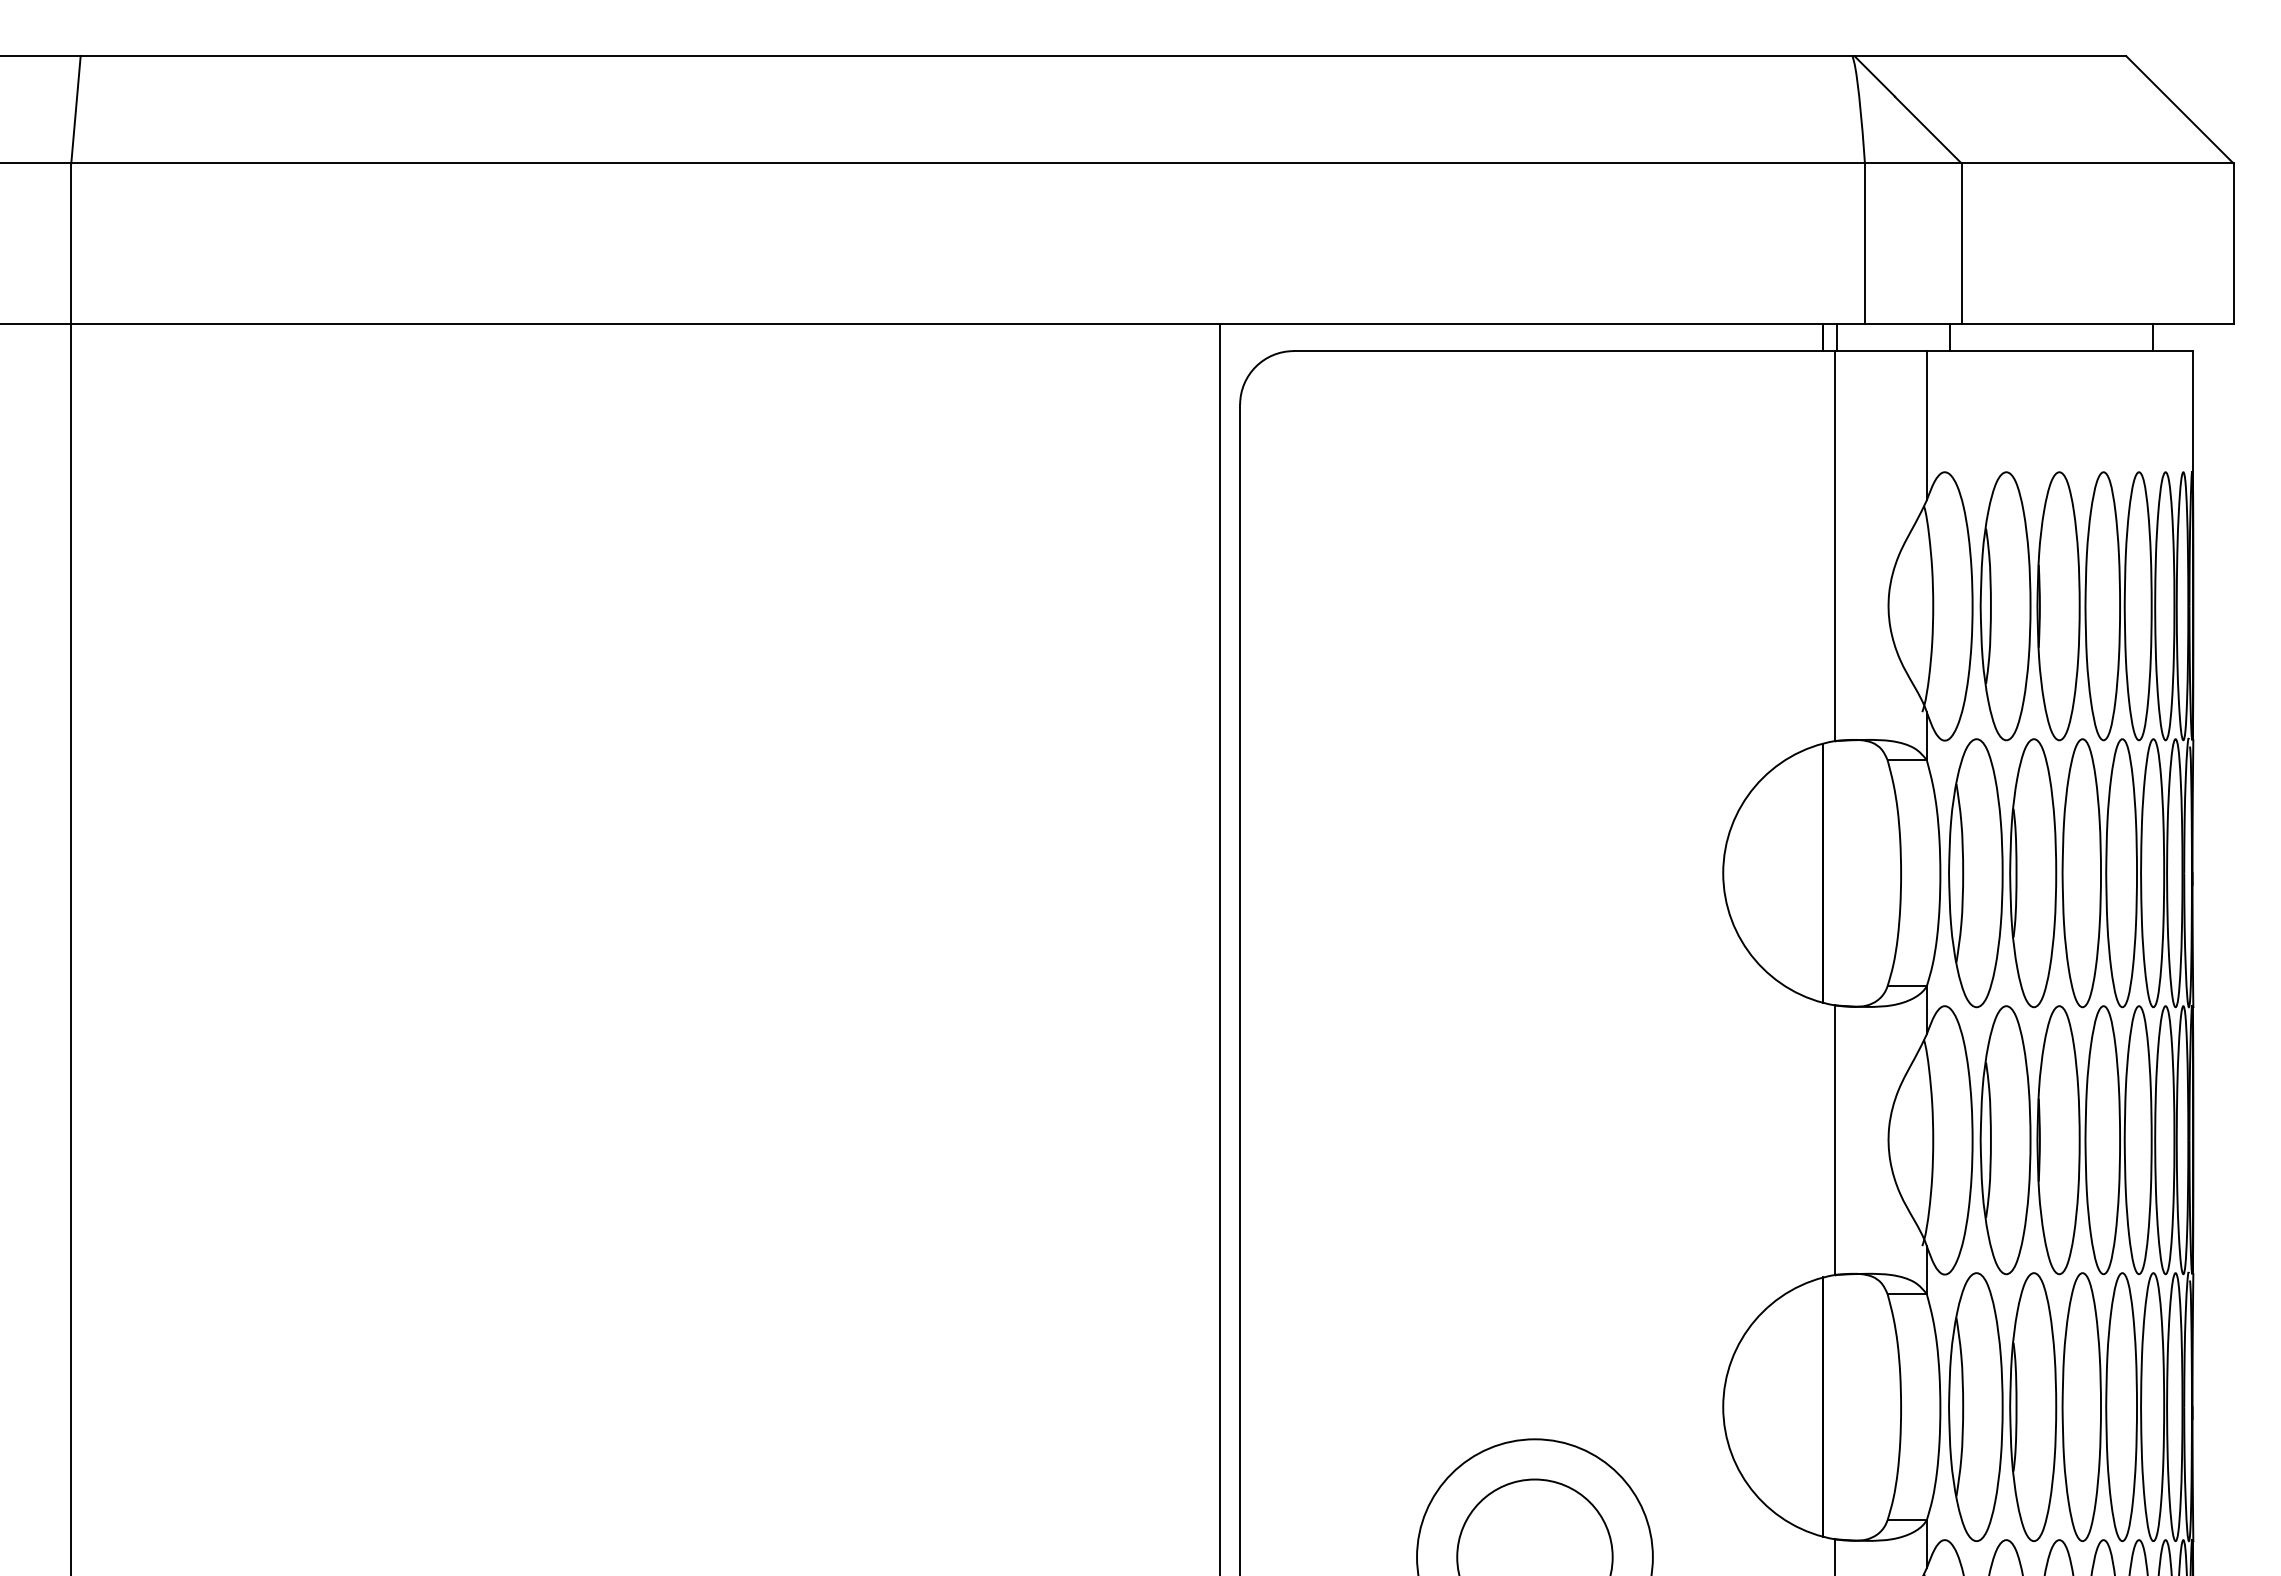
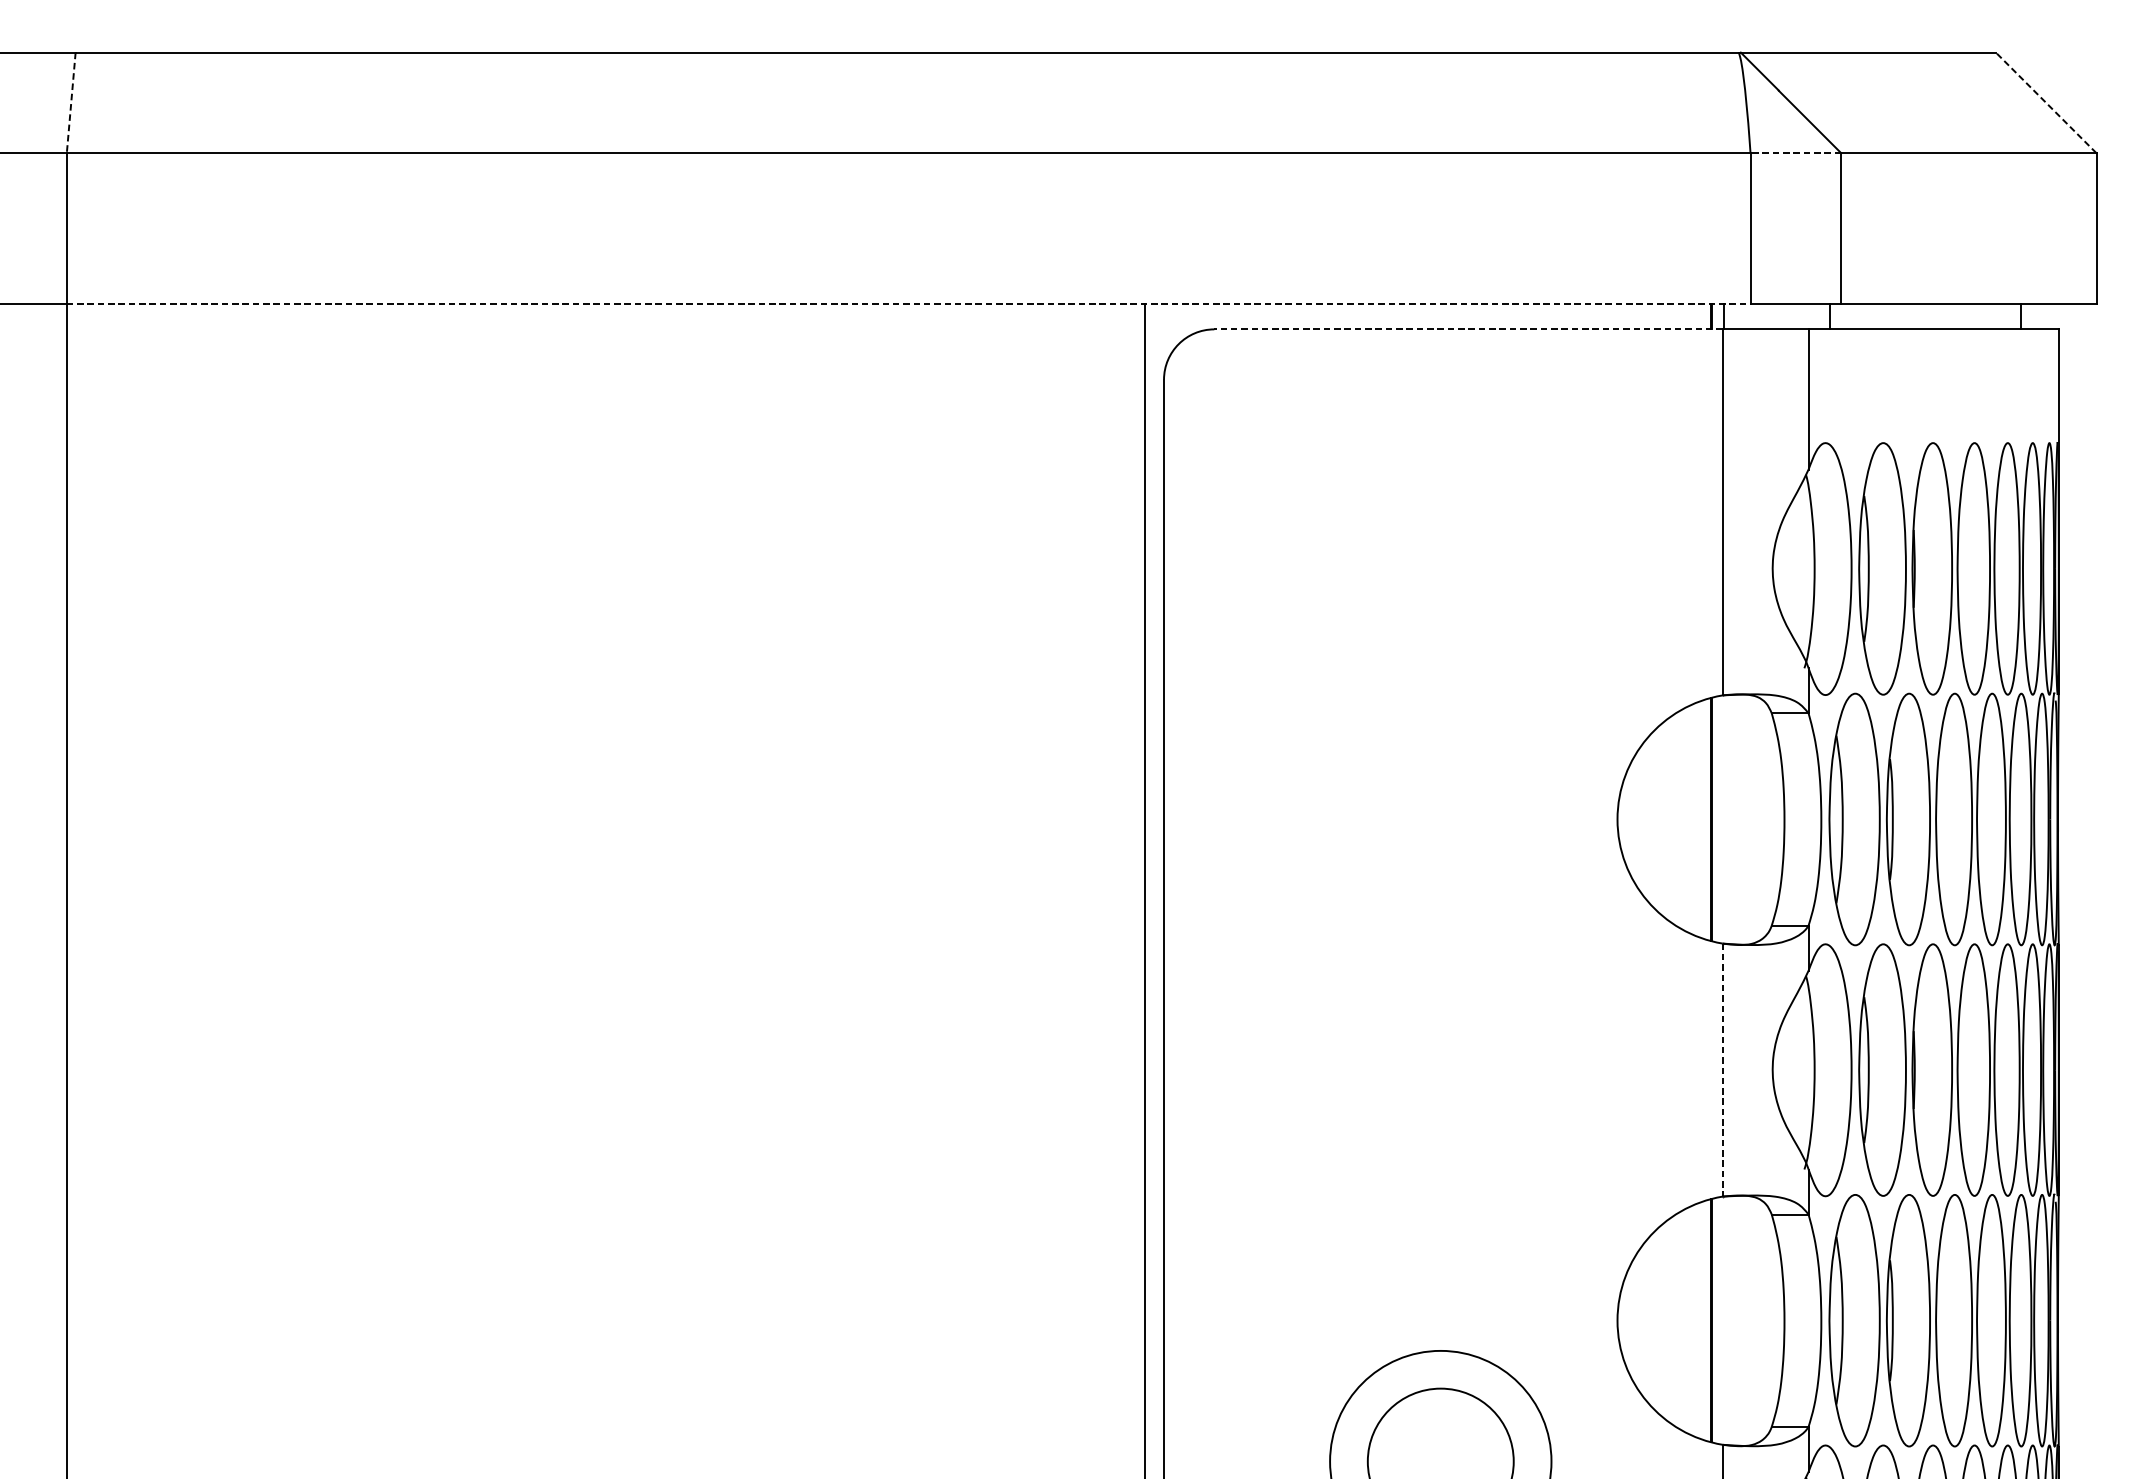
line: (75, 109) -> (70, 102), solid -> dashed
line: (2179, 109) -> (2045, 102), solid -> dashed
line: (1912, 163) -> (1795, 153), solid -> dashed
line: (968, 324) -> (909, 304), solid -> dashed
line: (1564, 351) -> (1468, 329), solid -> dashed
line: (1835, 1140) -> (1722, 1070), solid -> dashed

